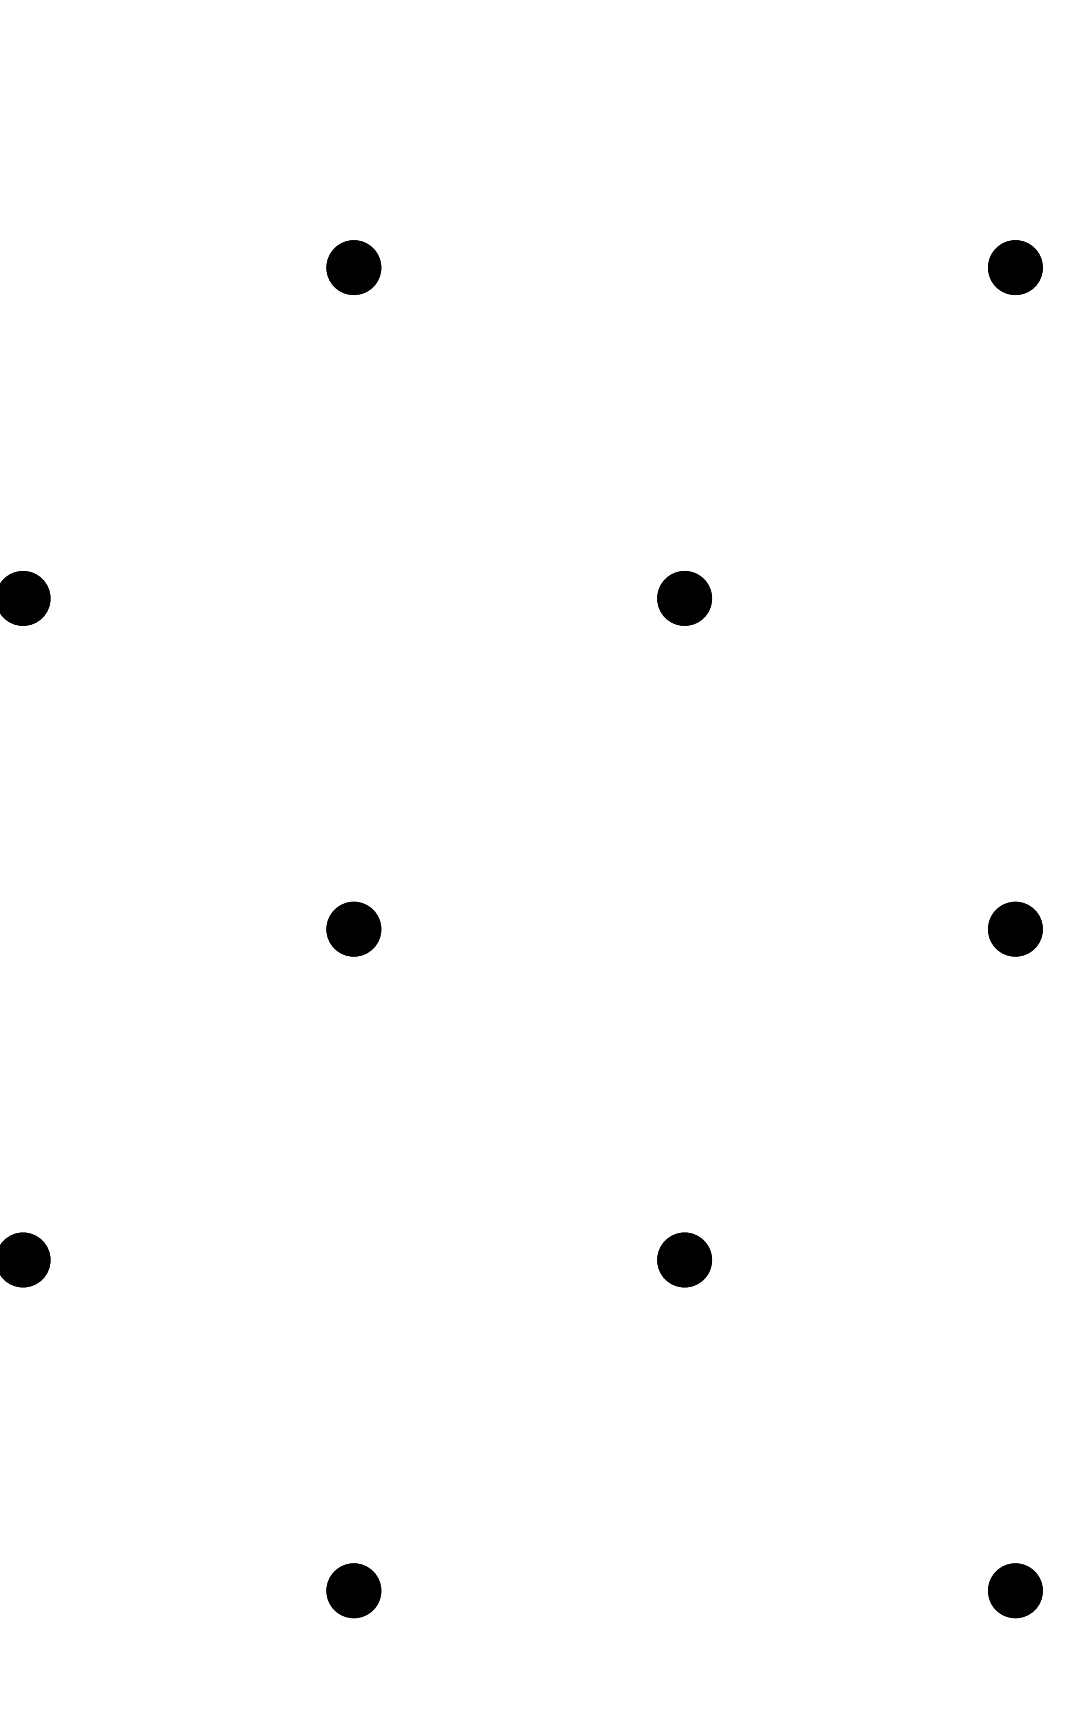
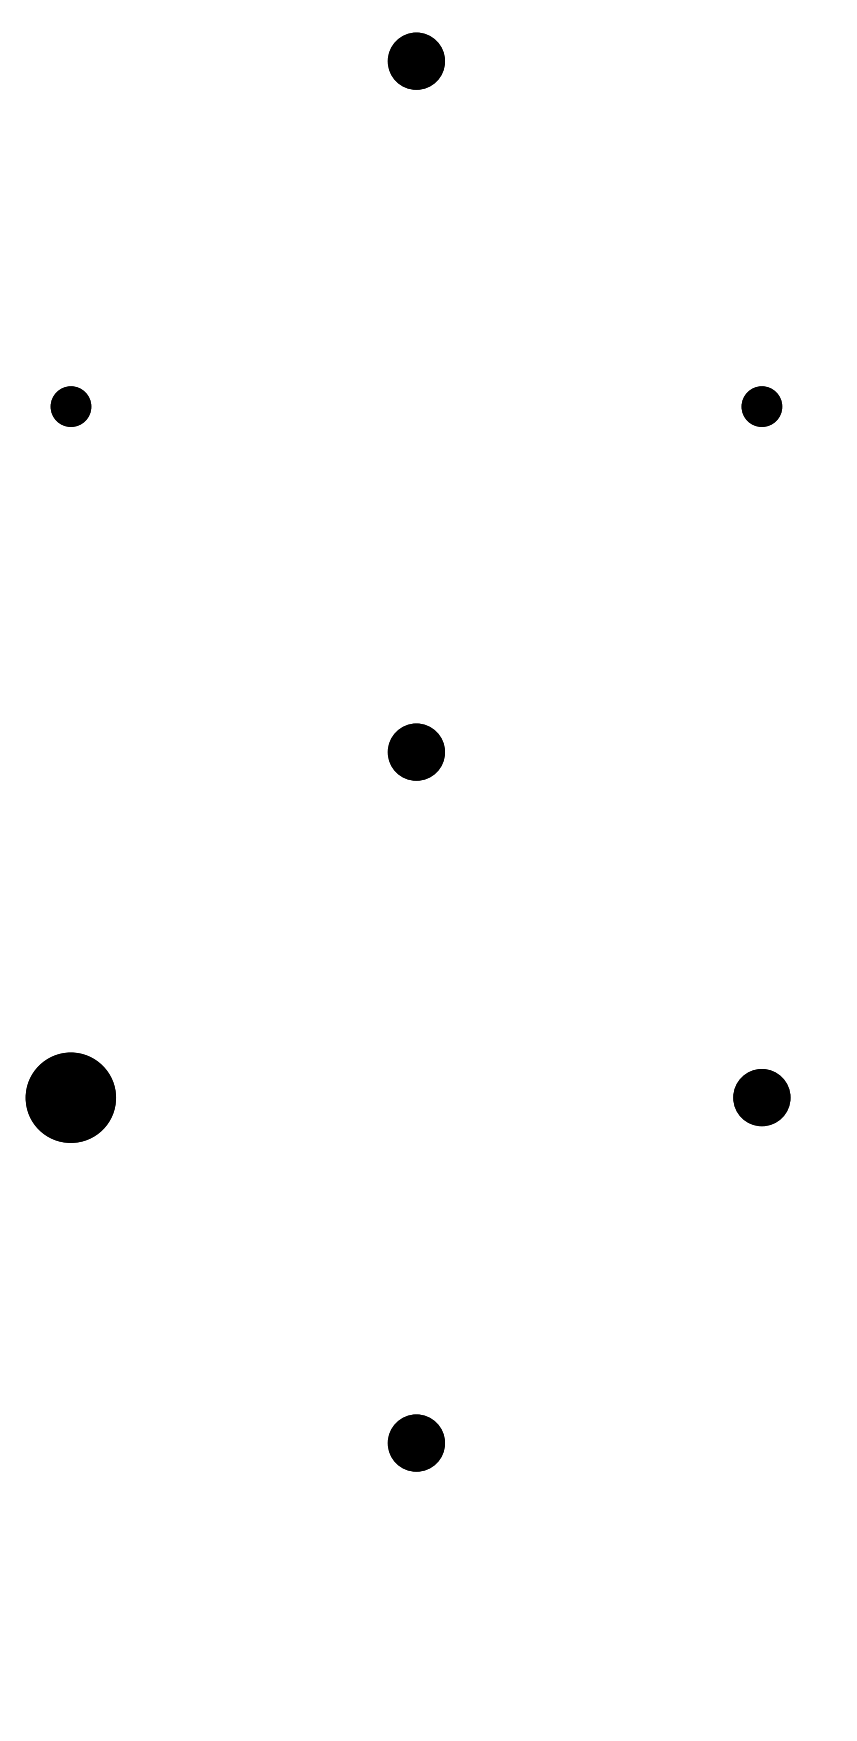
part: (353, 267) -> (70, 406), size x0.7
part: (1015, 267) -> (761, 406), size x0.7
part: (353, 928) -> (70, 1096), size x1.6

